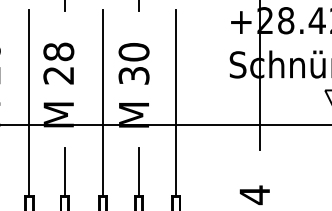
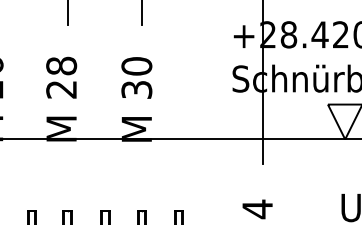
line: (29, 103) -> (32, 117), removed
line: (102, 103) -> (105, 117), removed
line: (176, 103) -> (179, 117), removed
line: (64, 171) -> (67, 185), removed
line: (138, 171) -> (141, 185), removed

